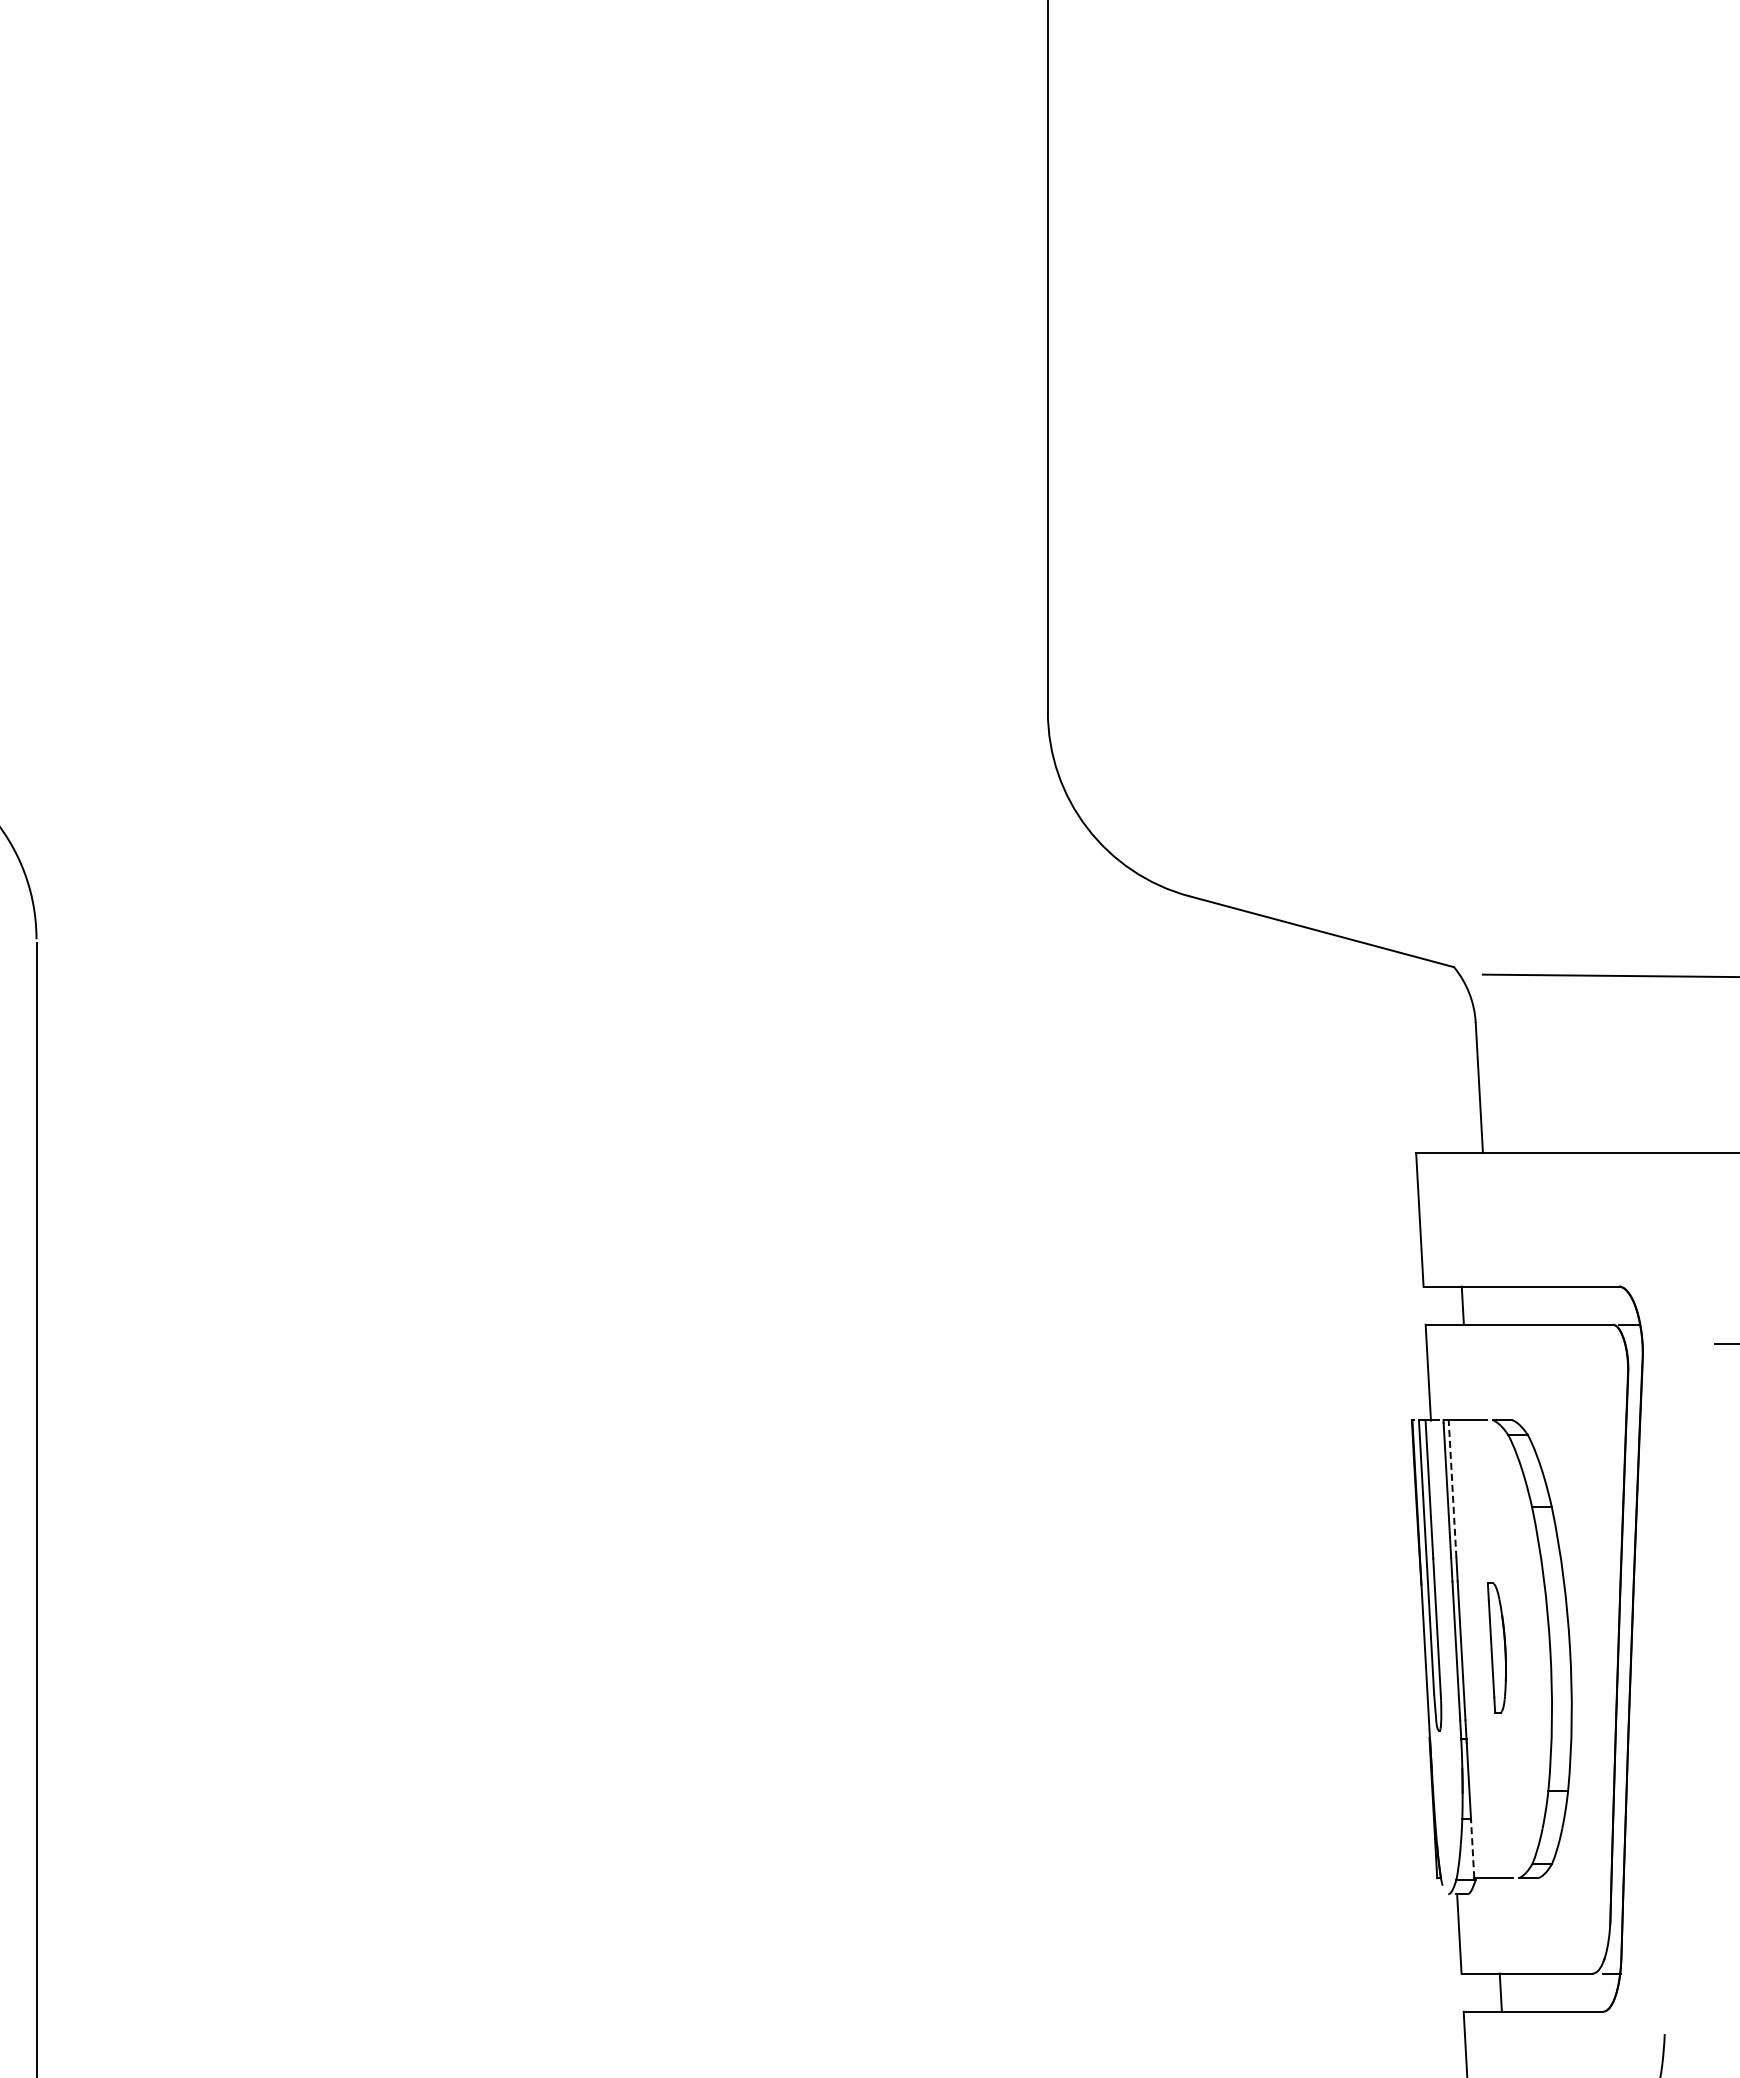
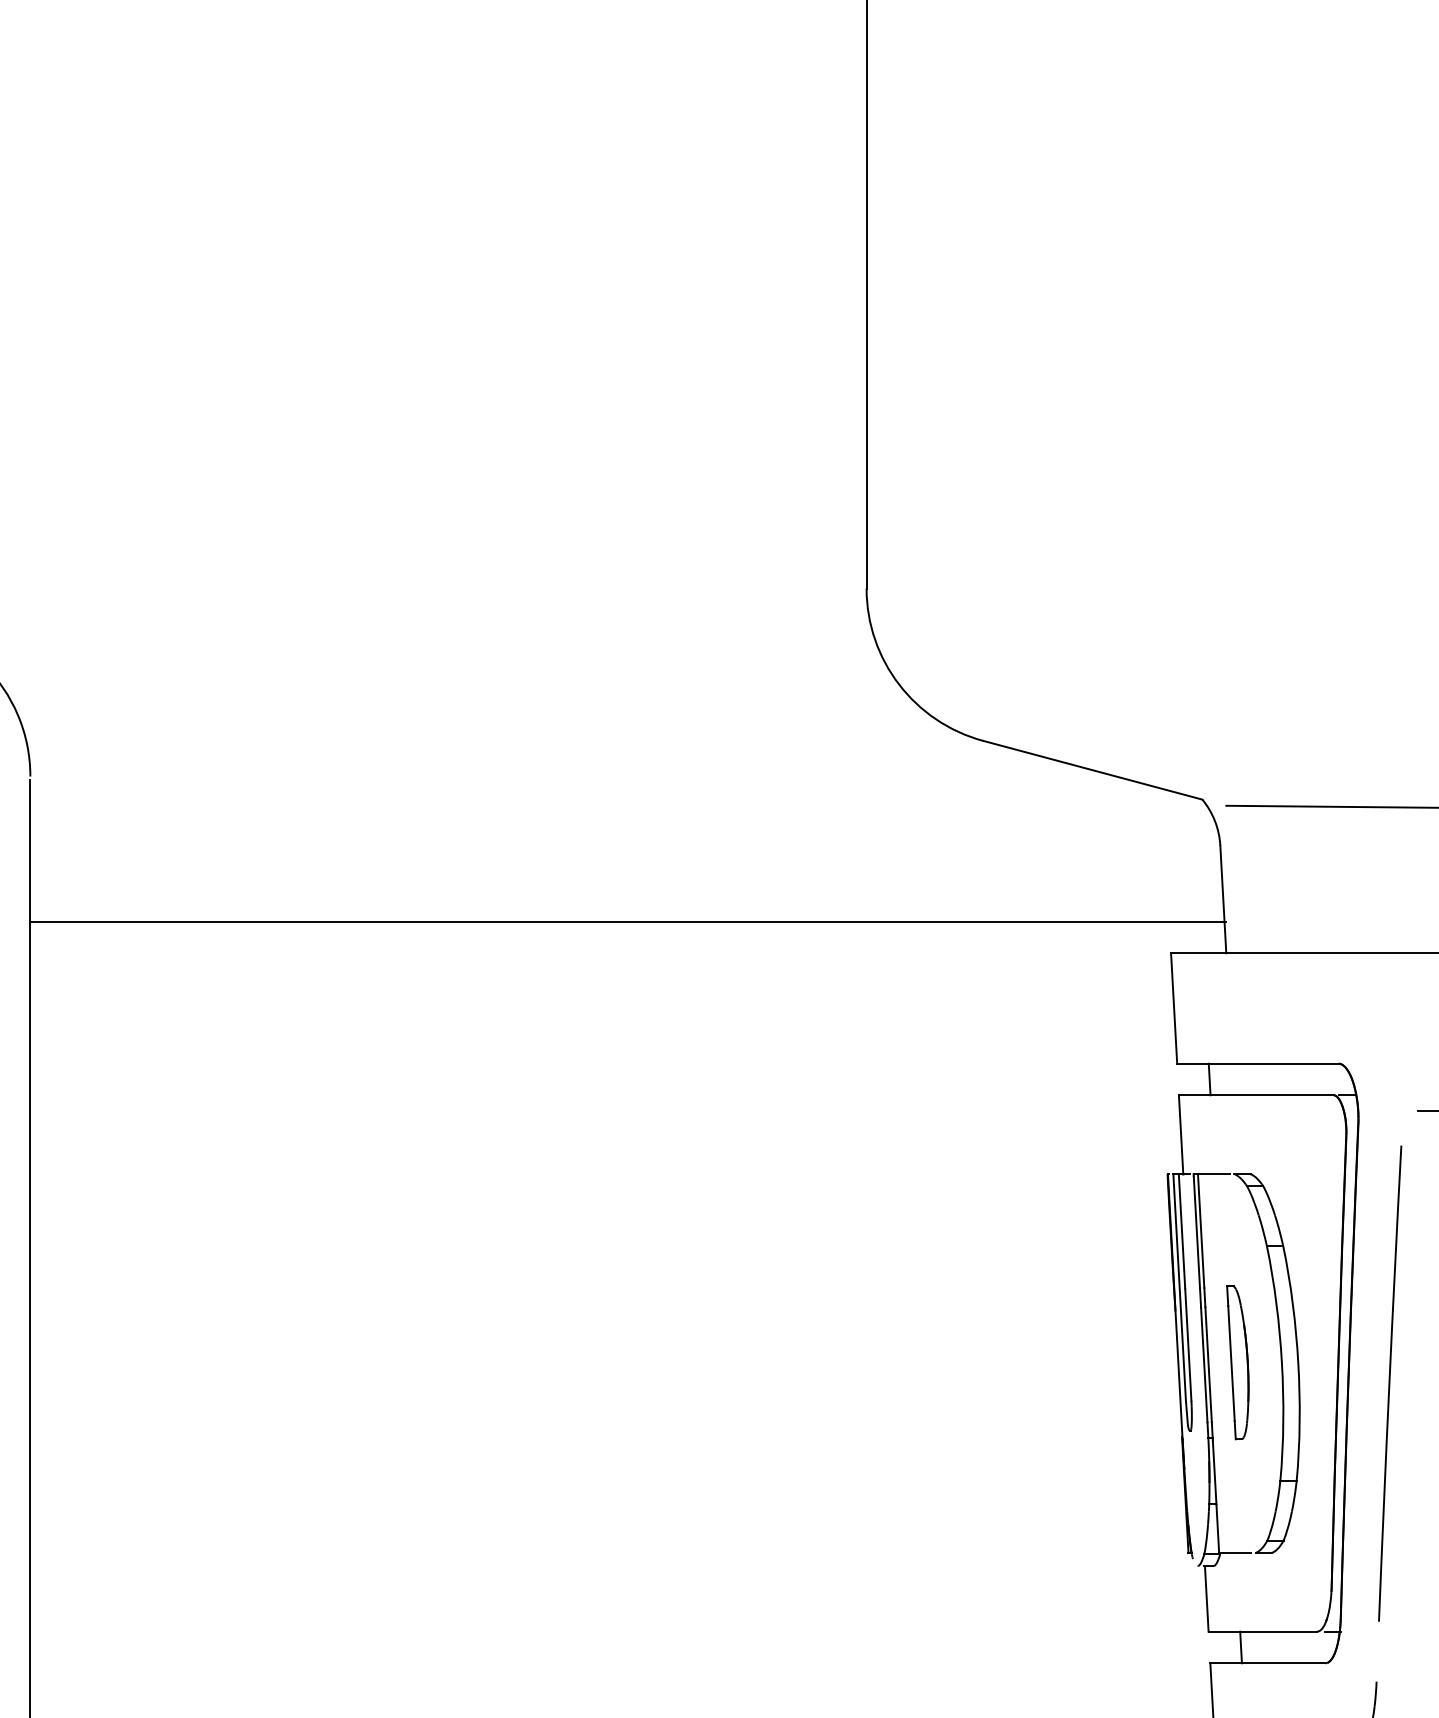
line: (759, 1114) -> (628, 921), added
line: (1452, 1488) -> (1201, 1230), dashed -> solid
part: (1496, 1647) -> (1237, 1362), size x1.43
curve: (1680, 1673) -> (1389, 1383), added
line: (1472, 1848) -> (1217, 1528), dashed -> solid

